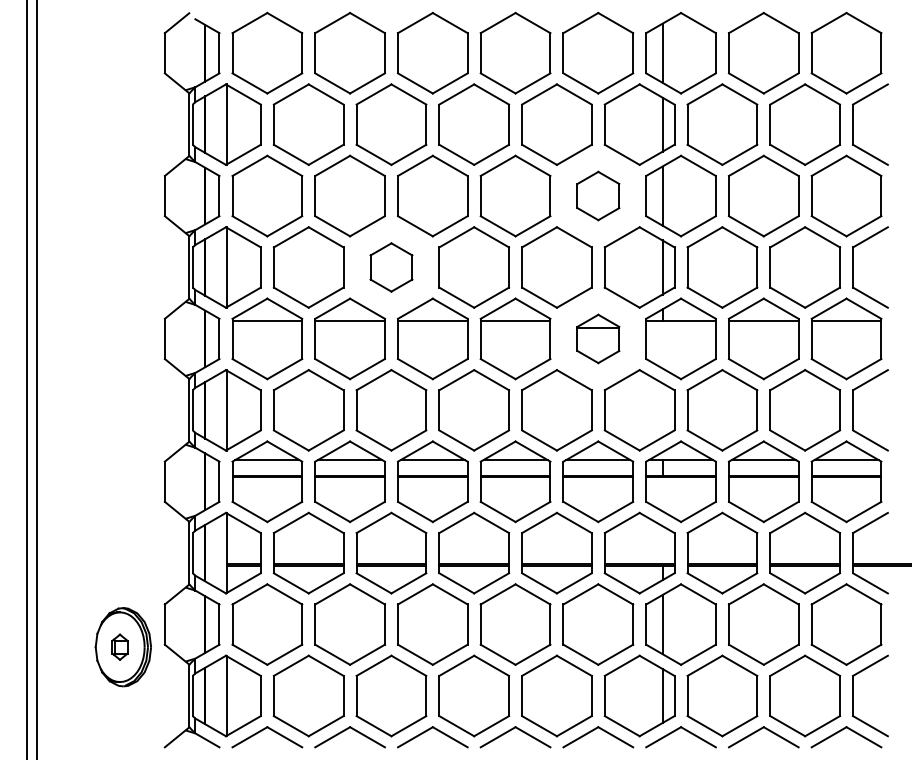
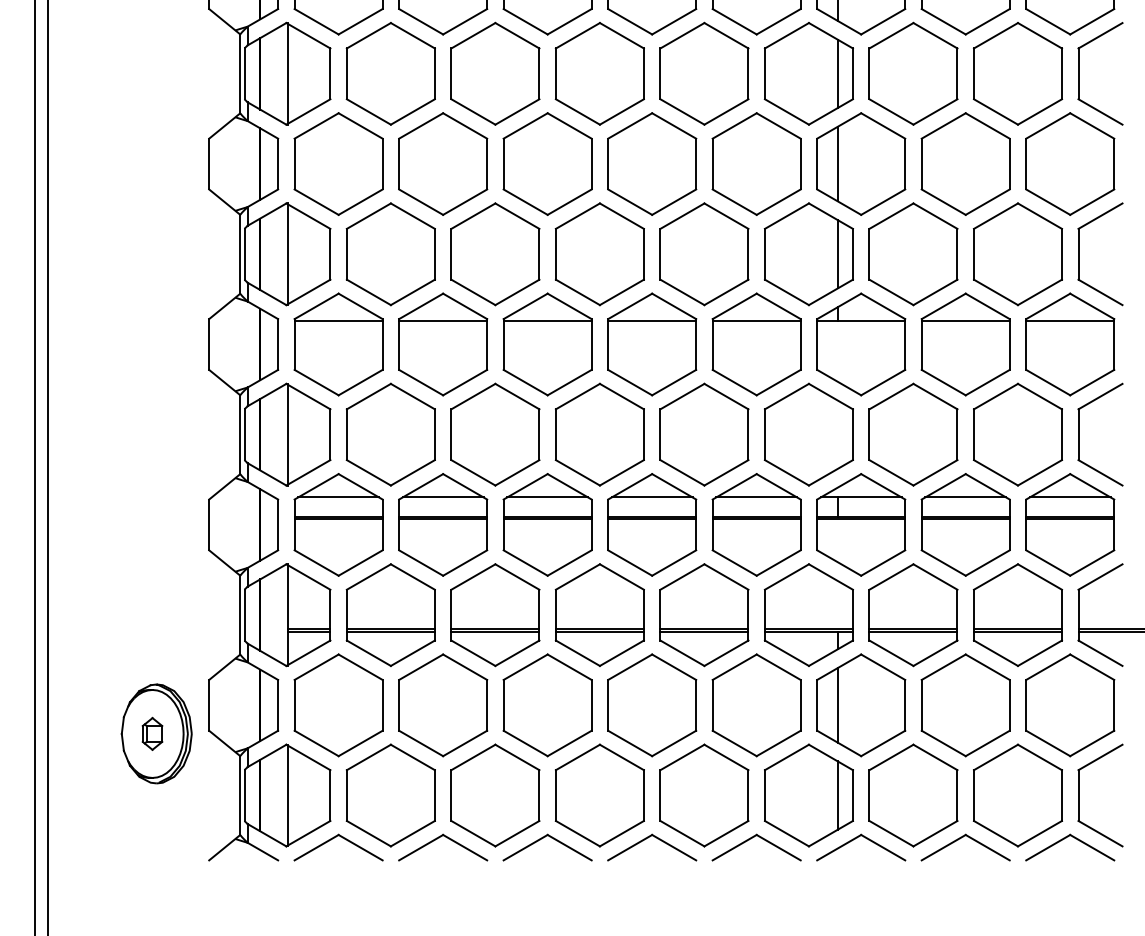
part: (598, 195) -> (756, 163), size x1.67
part: (391, 267) -> (495, 254), size x1.67
part: (598, 338) -> (756, 343), size x1.67

